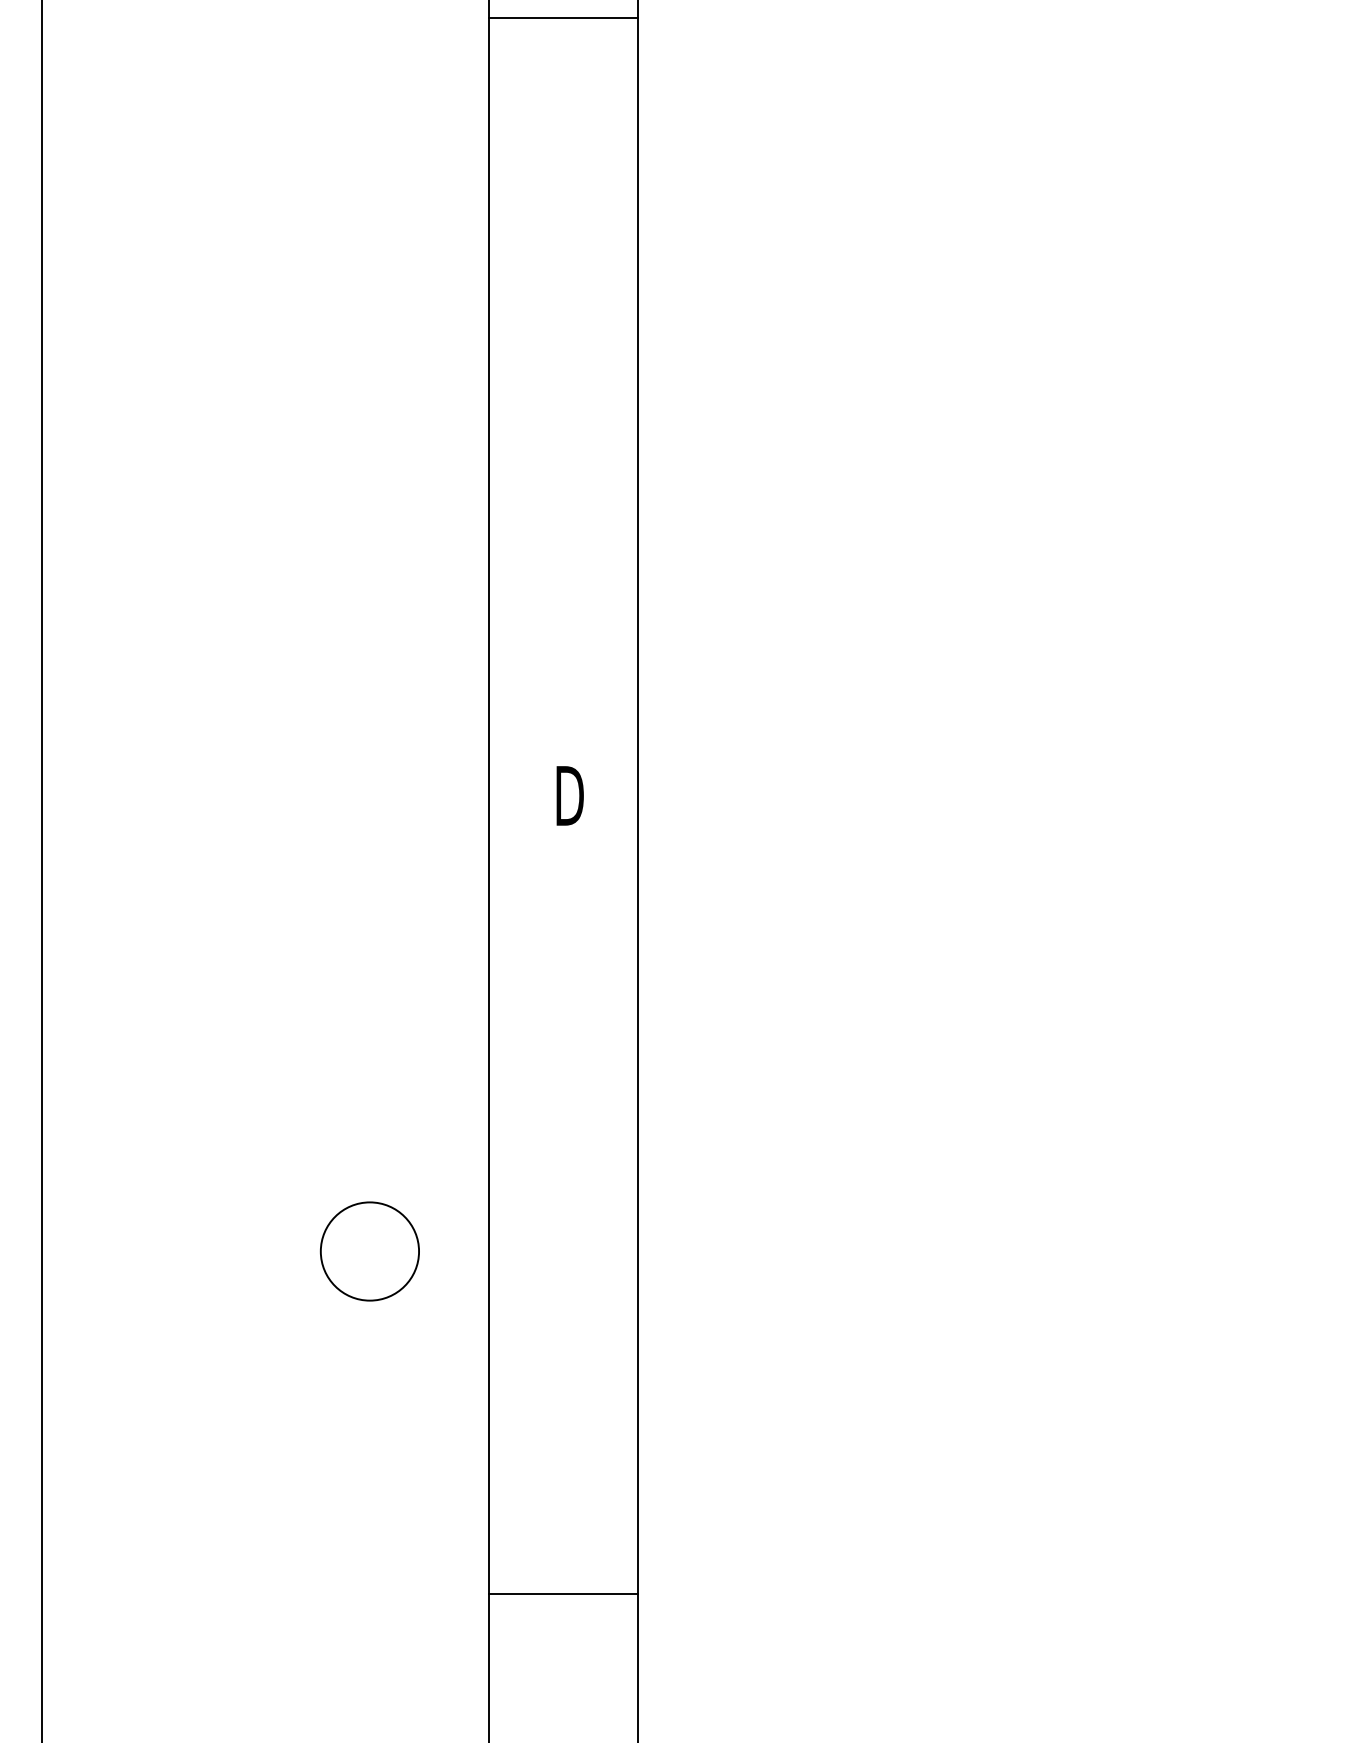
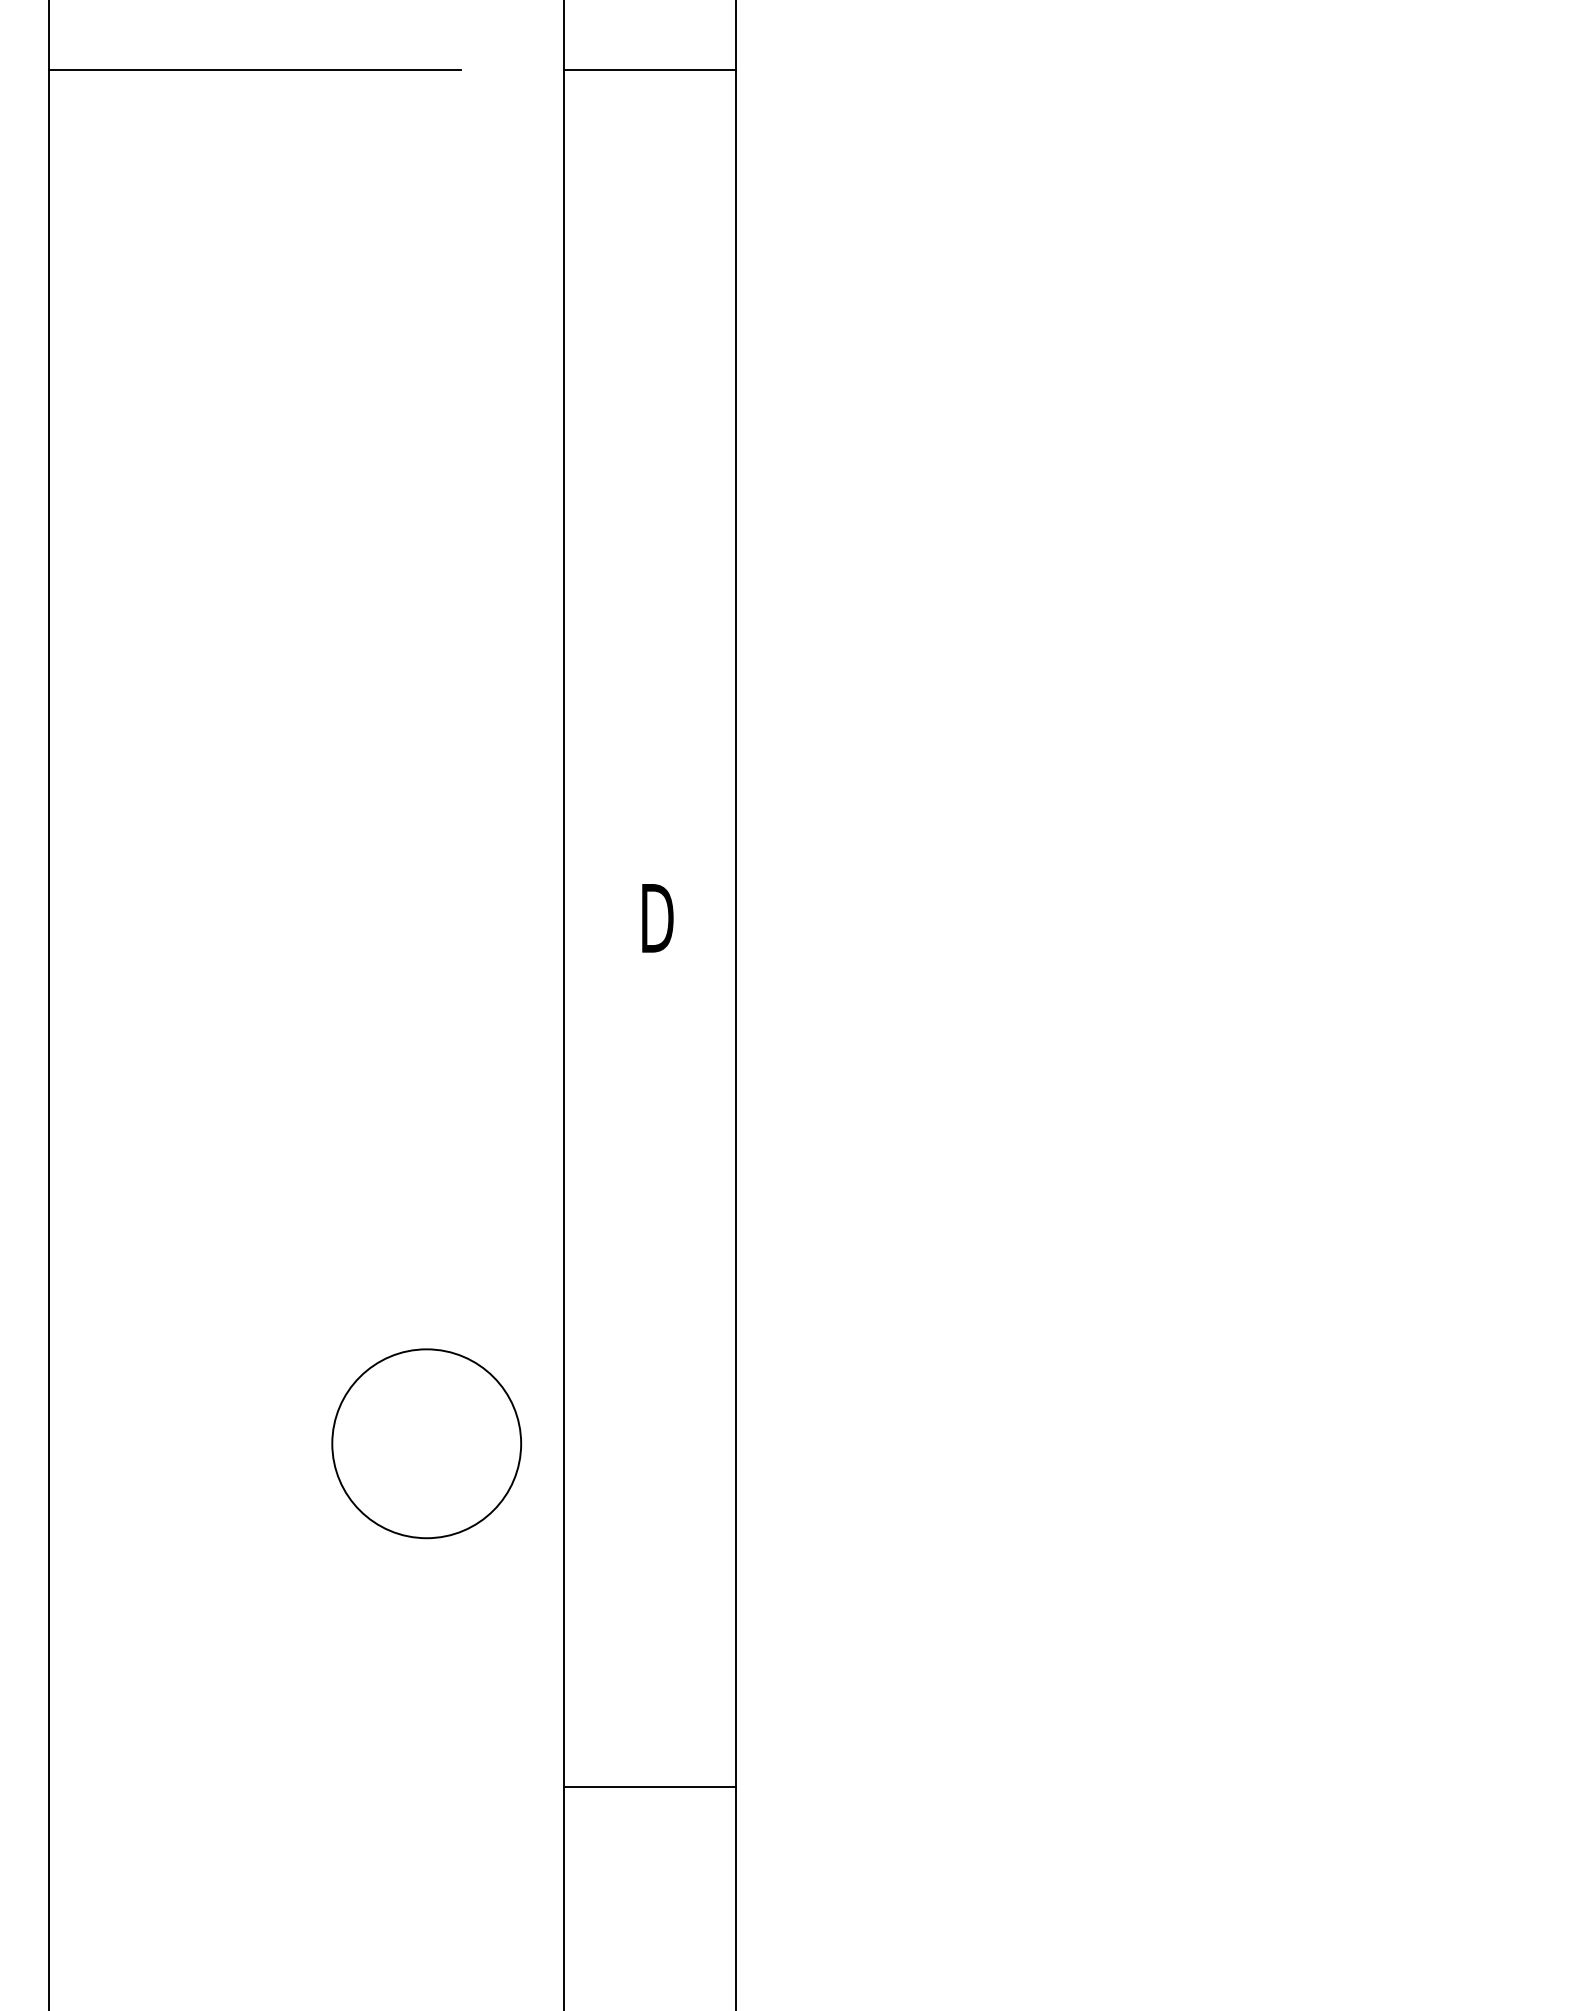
line: (562, 18) -> (649, 70), moved
line: (221, 60) -> (255, 70), added
circle: (369, 1251) -> (426, 1443), size x1.67
line: (562, 1594) -> (649, 1787), moved

